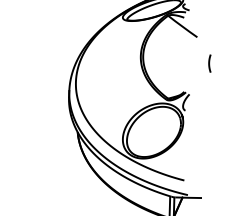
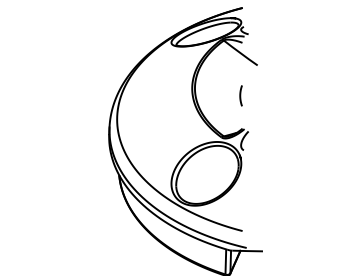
line: (209, 63) -> (240, 95), moved

